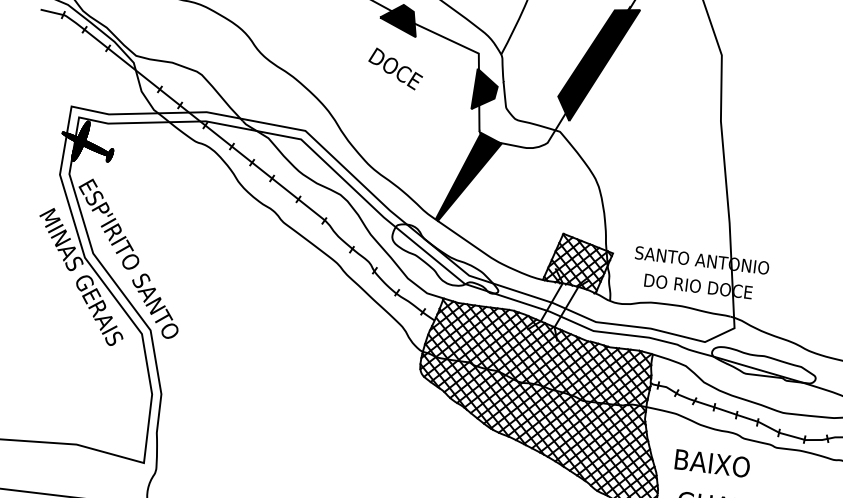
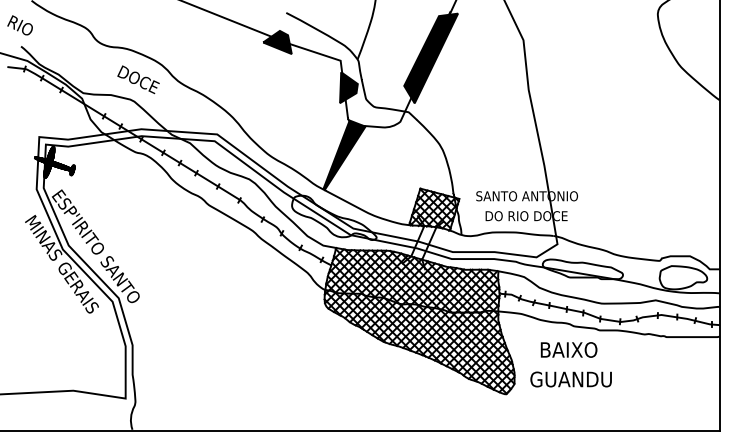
text: (395, 68) -> (138, 79), moved
text: (711, 462) -> (568, 349), moved

